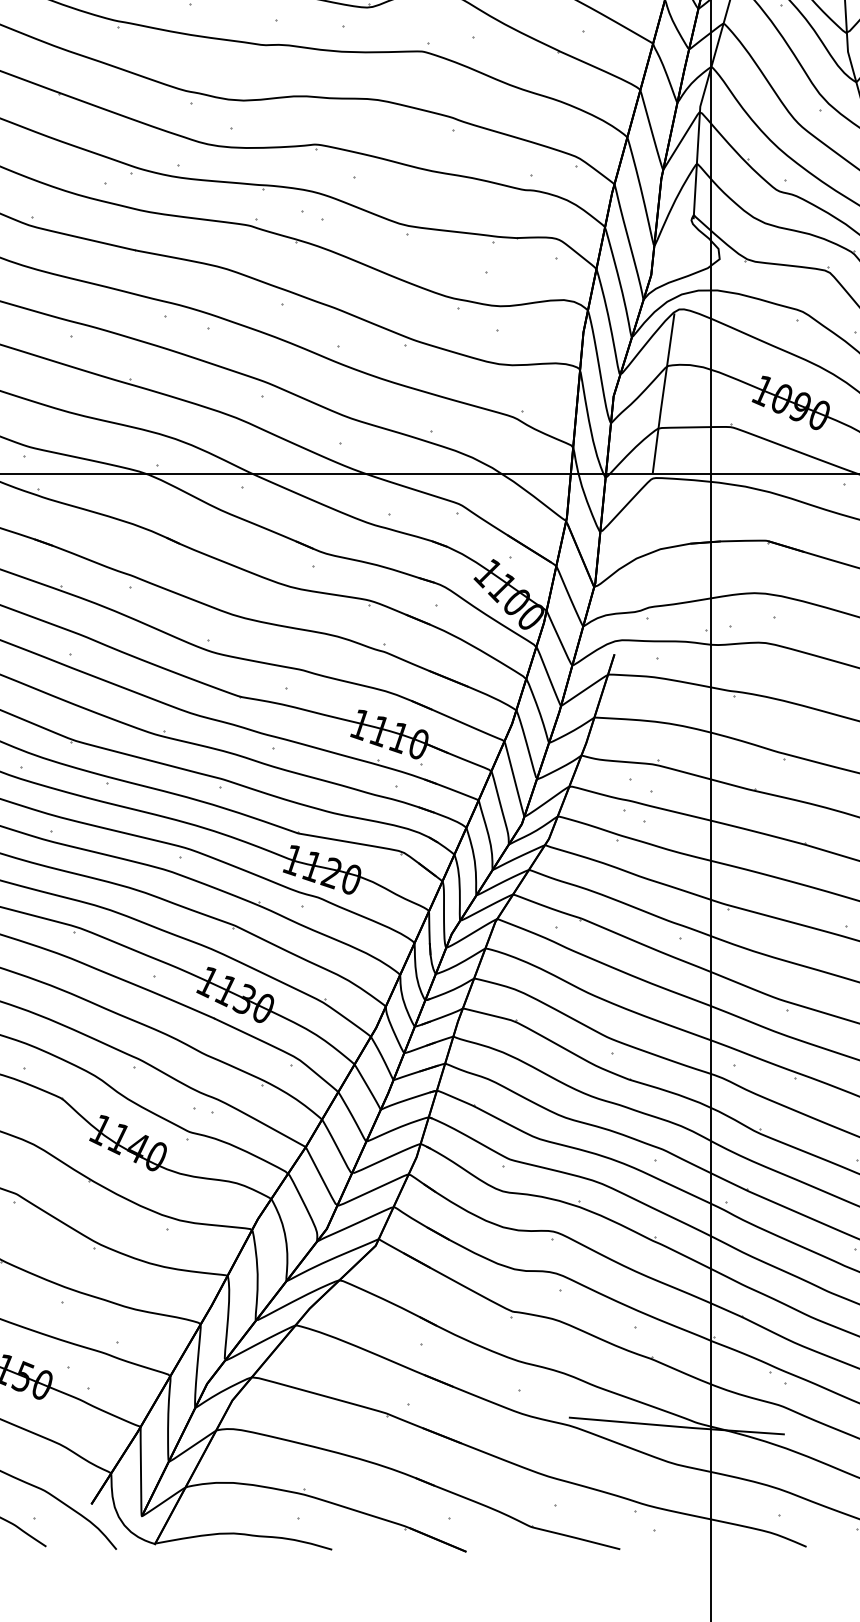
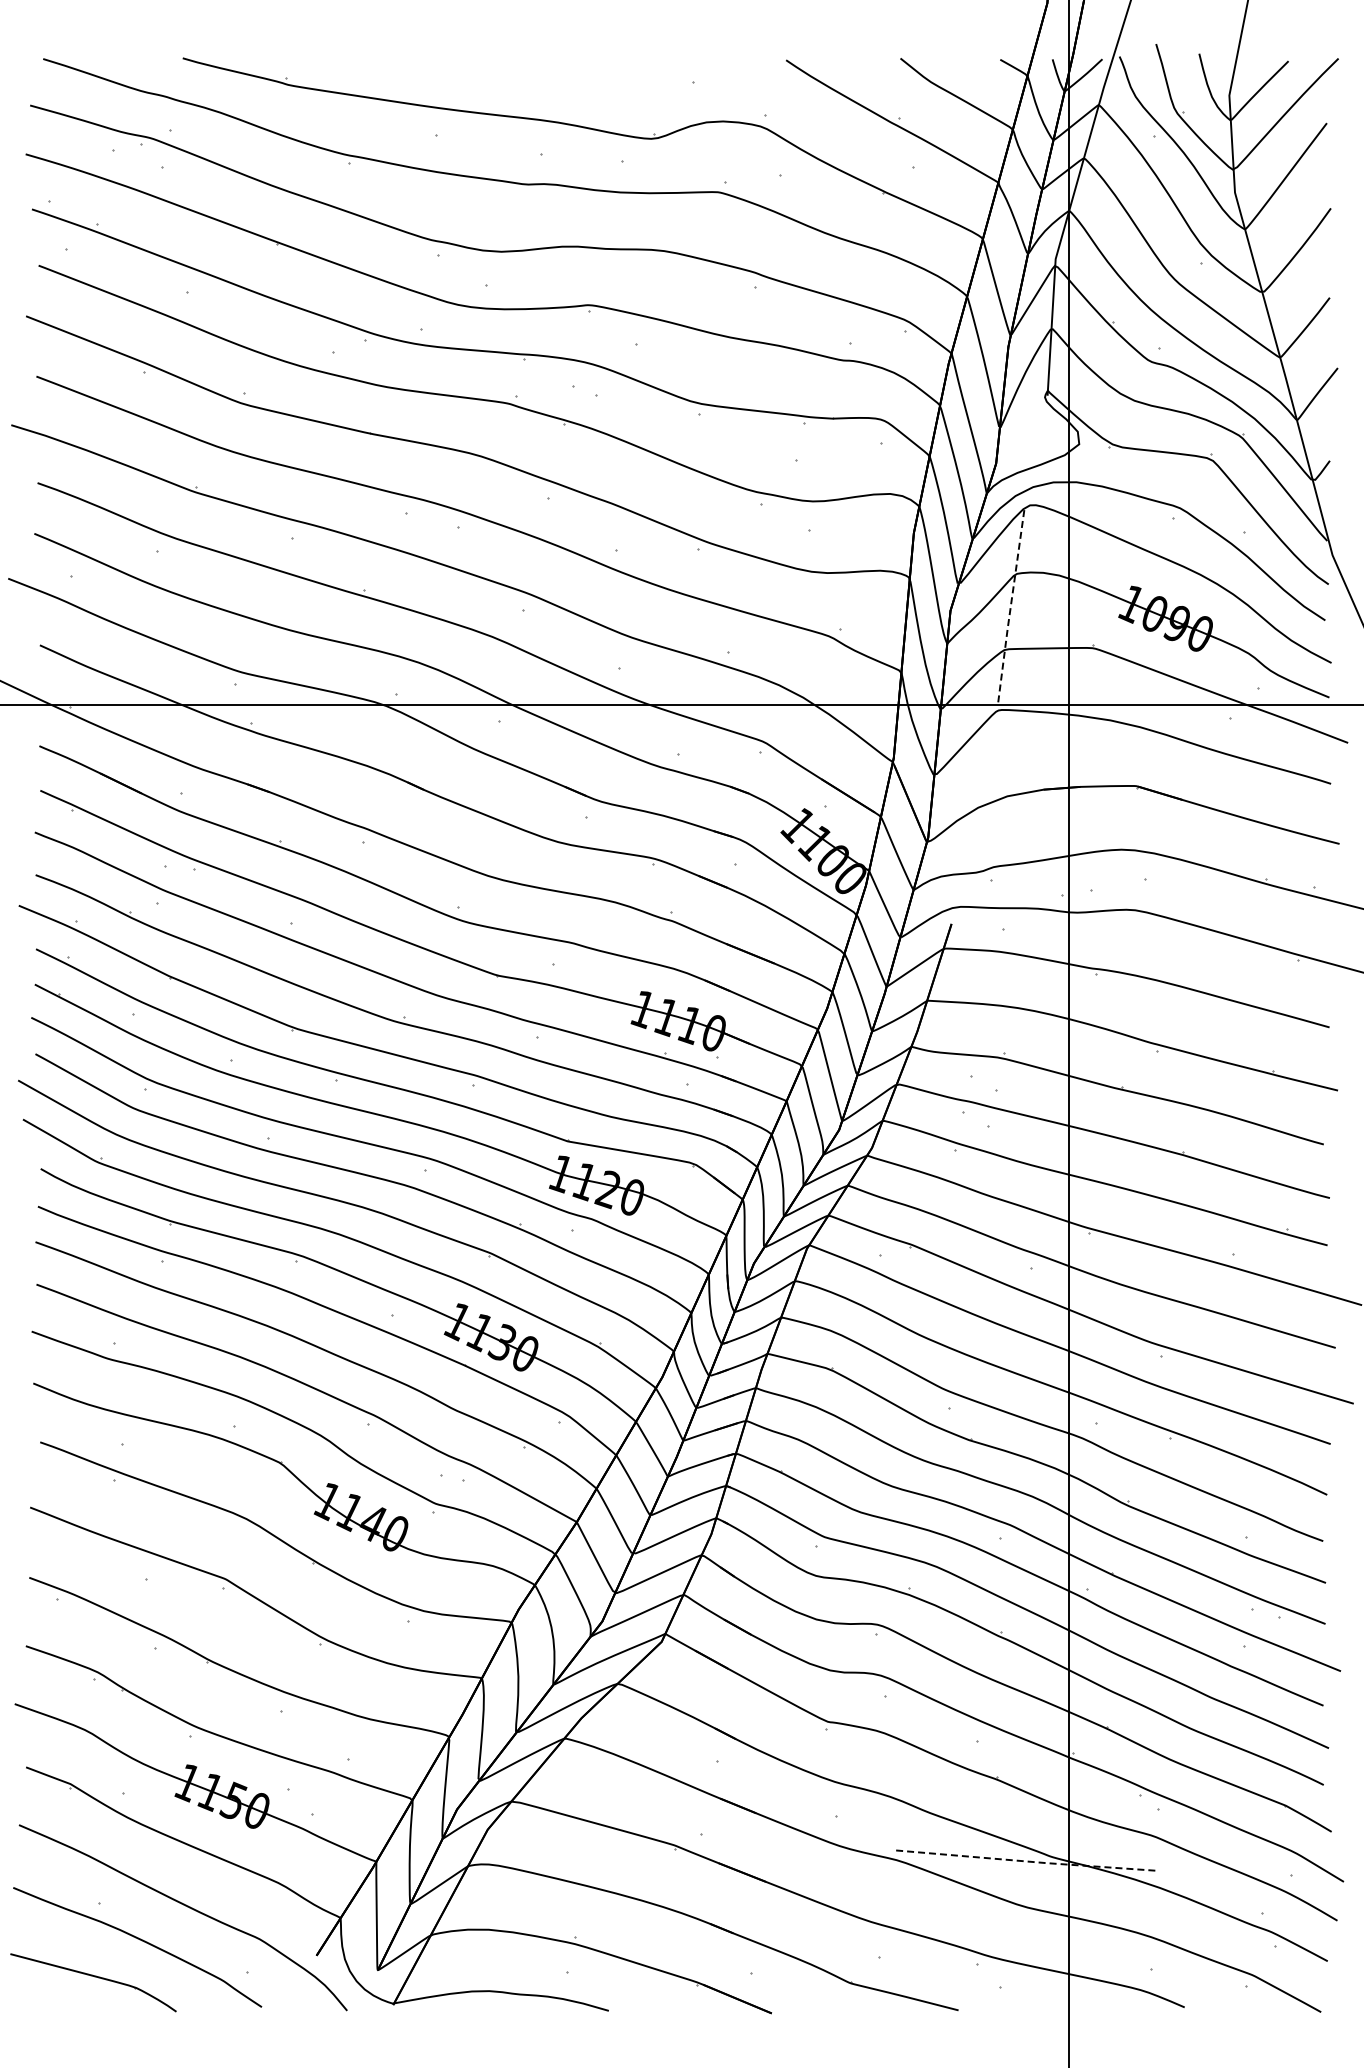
line: (663, 393) -> (1010, 607), solid -> dashed
line: (677, 1426) -> (1028, 1861), solid -> dashed

